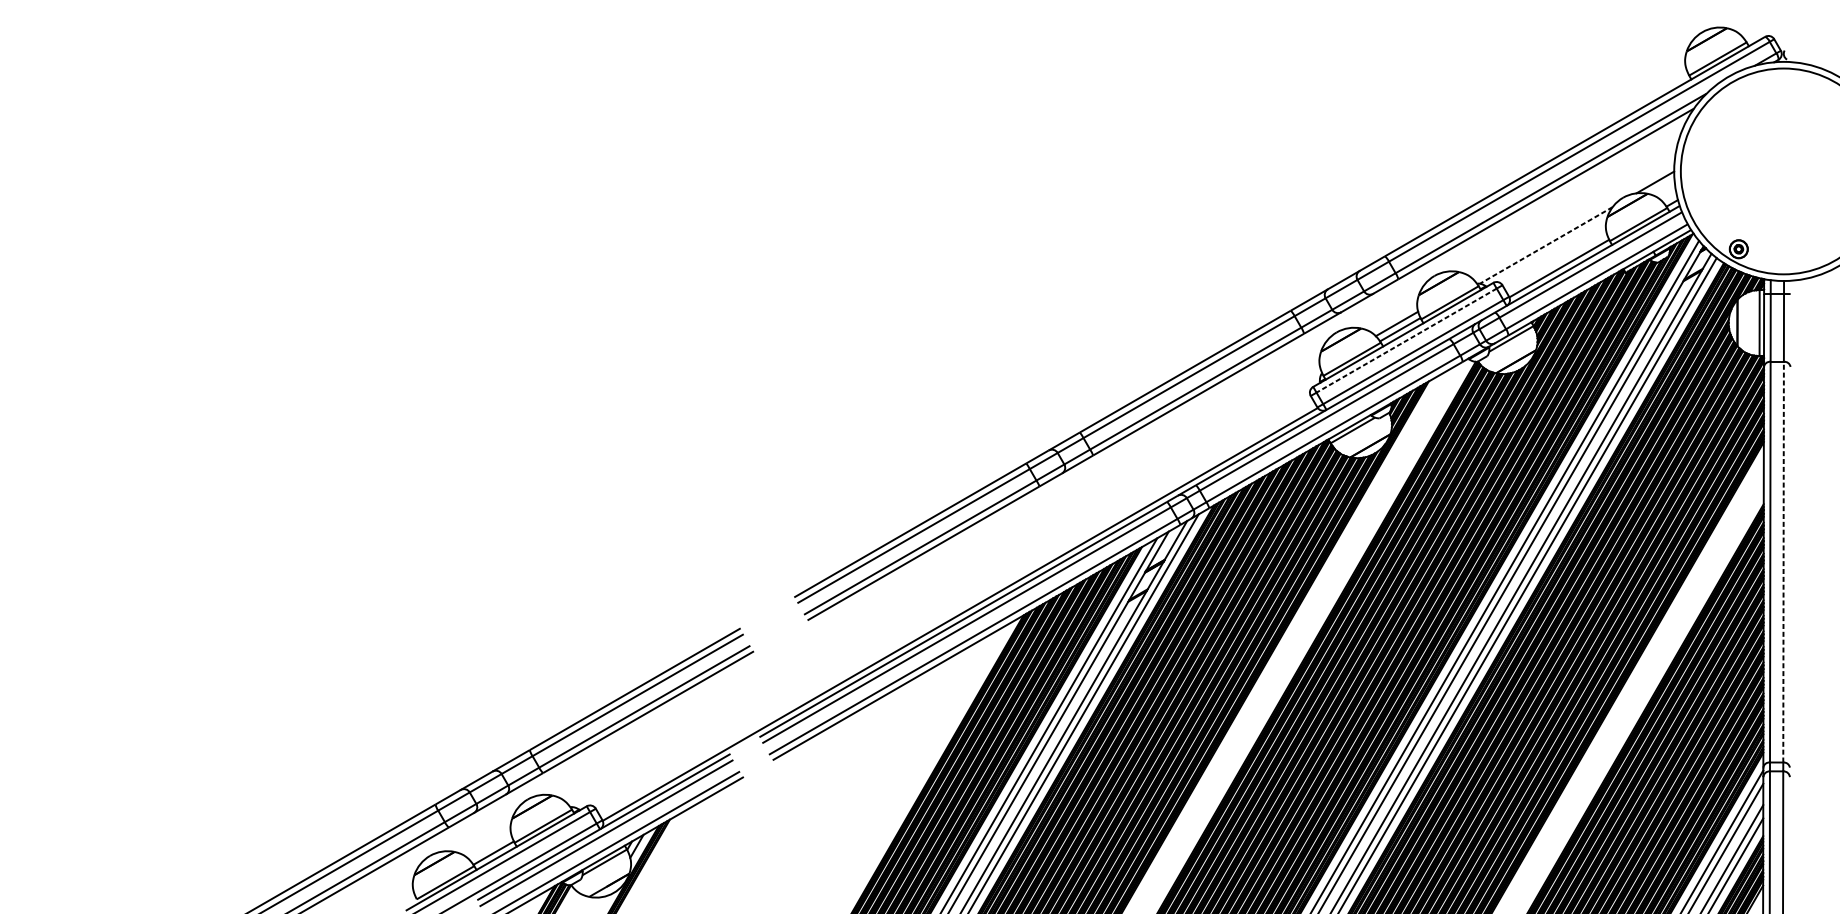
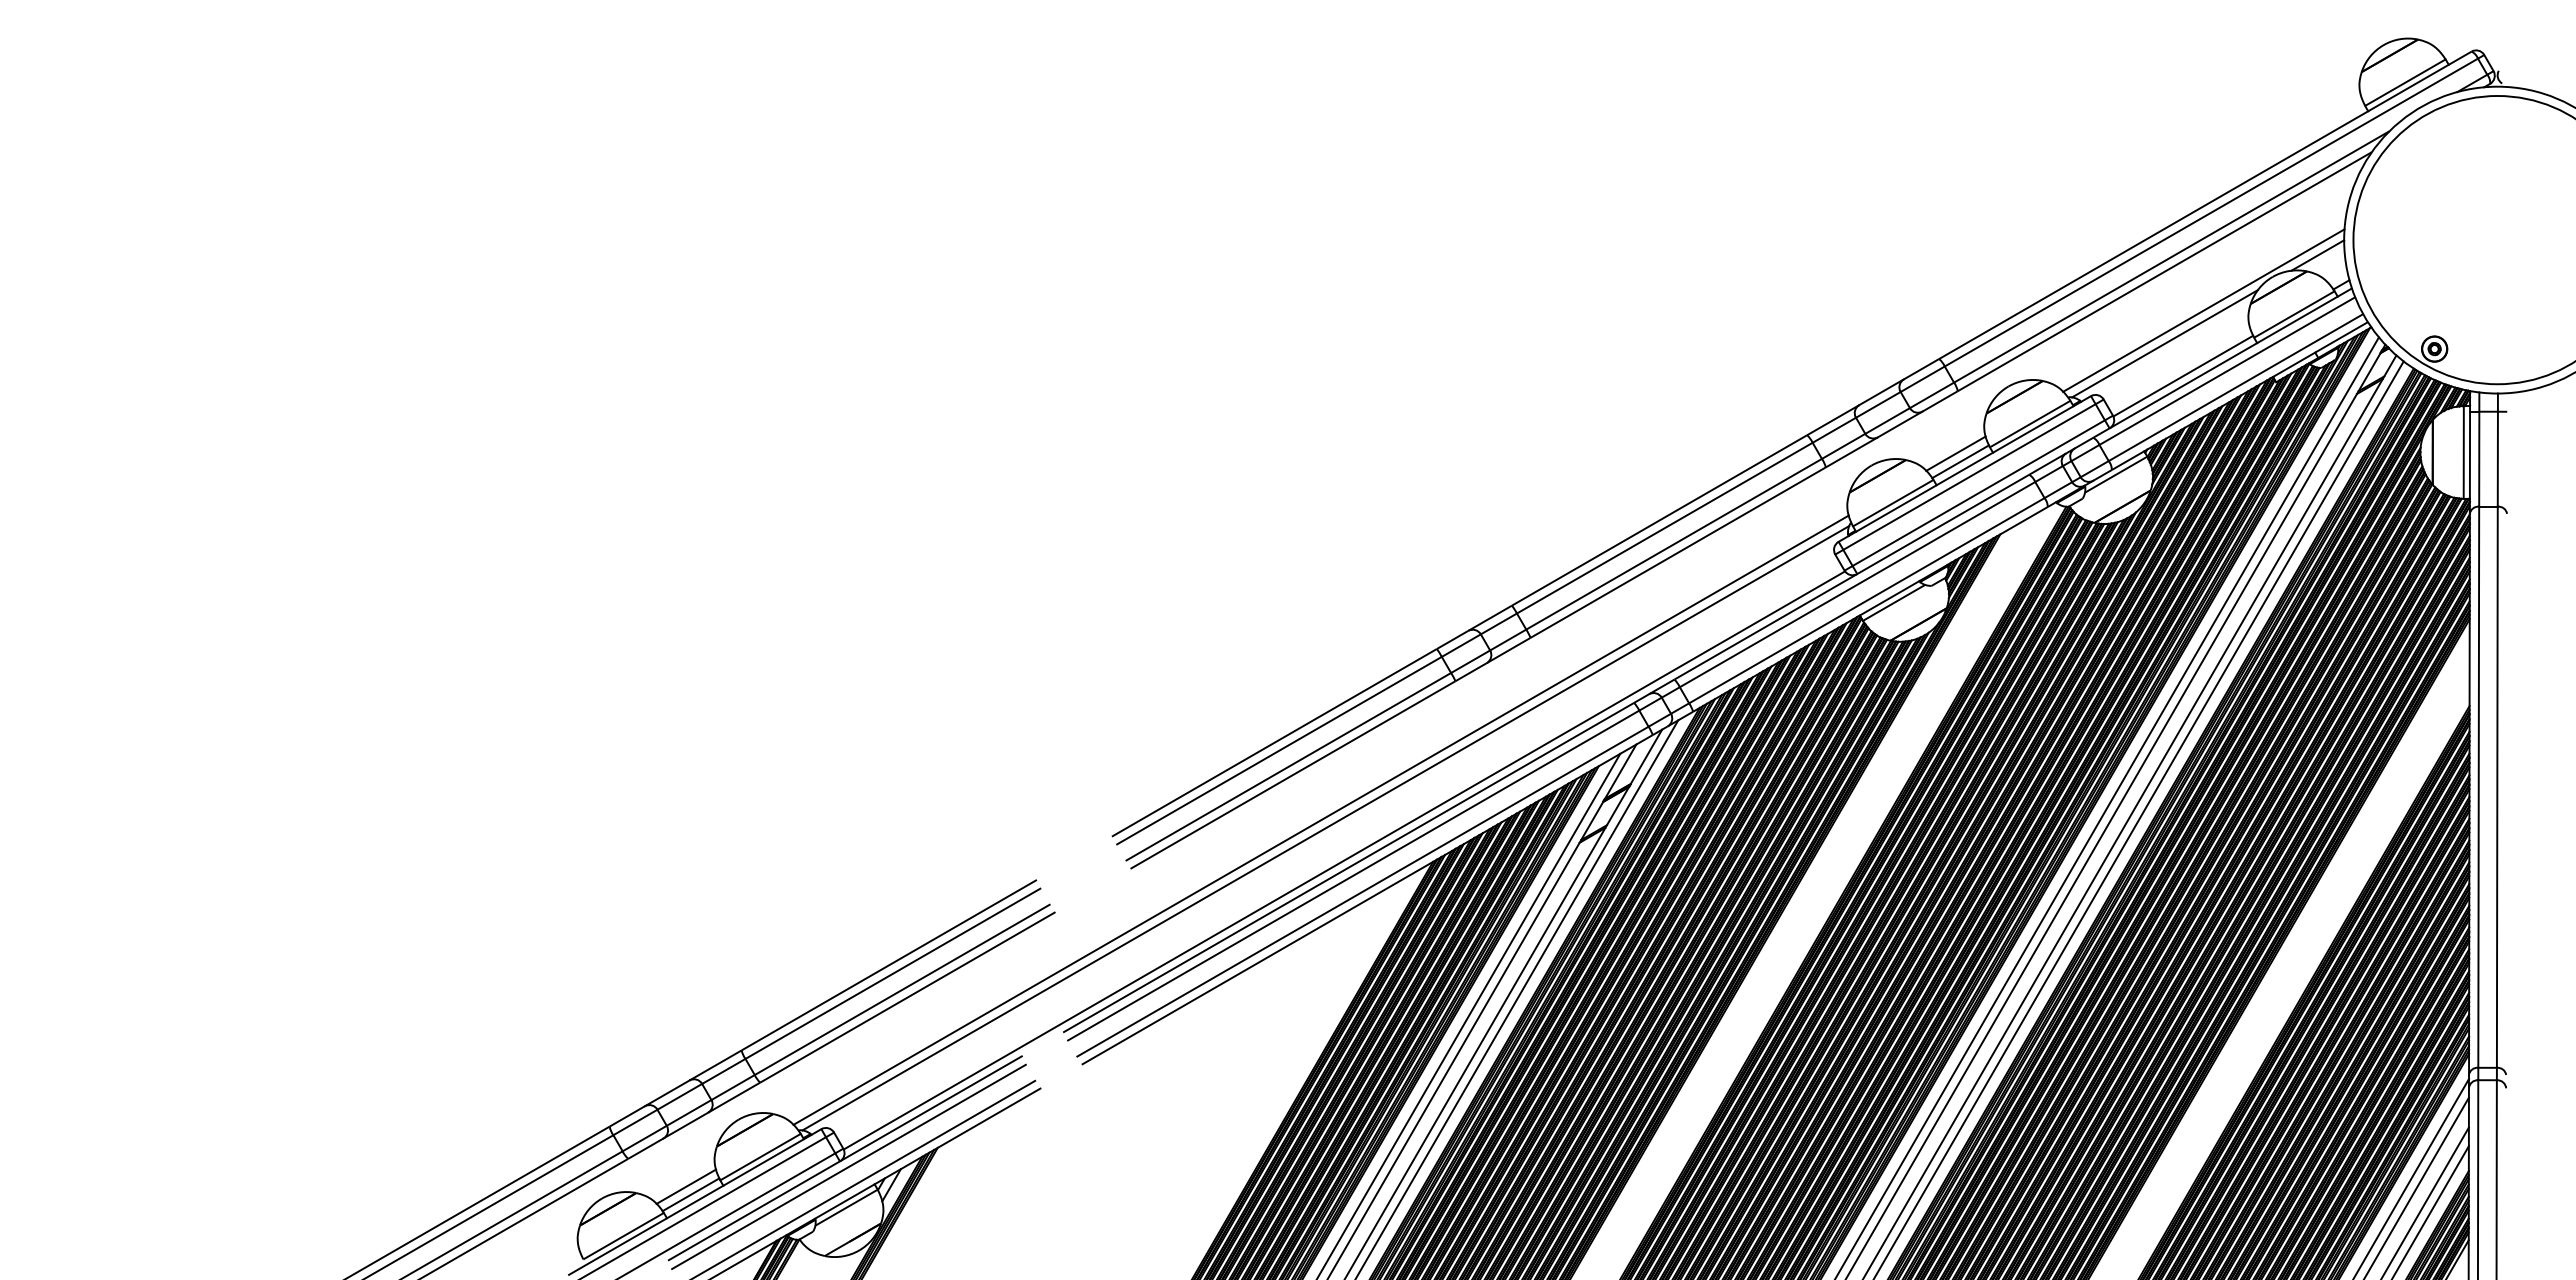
line: (1573, 221) -> (2203, 310), added
line: (1545, 245) -> (2164, 344), dashed -> solid
line: (1406, 340) -> (1969, 477), dashed -> solid
line: (1783, 562) -> (2497, 787), dashed -> solid
line: (943, 585) -> (1320, 819), added
line: (946, 591) -> (1325, 828), added
line: (490, 847) -> (686, 1186), added

